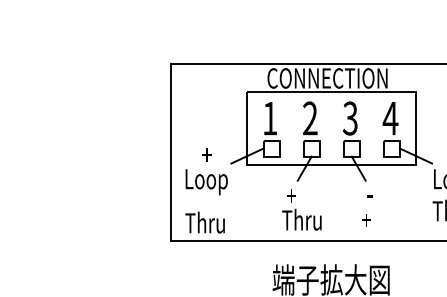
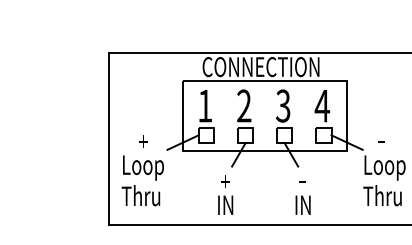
text: (301, 219) -> (235, 204), Thru -> IN
text: (370, 220) -> (302, 205), + -> IN
text: (204, 222) -> (140, 195), moved

